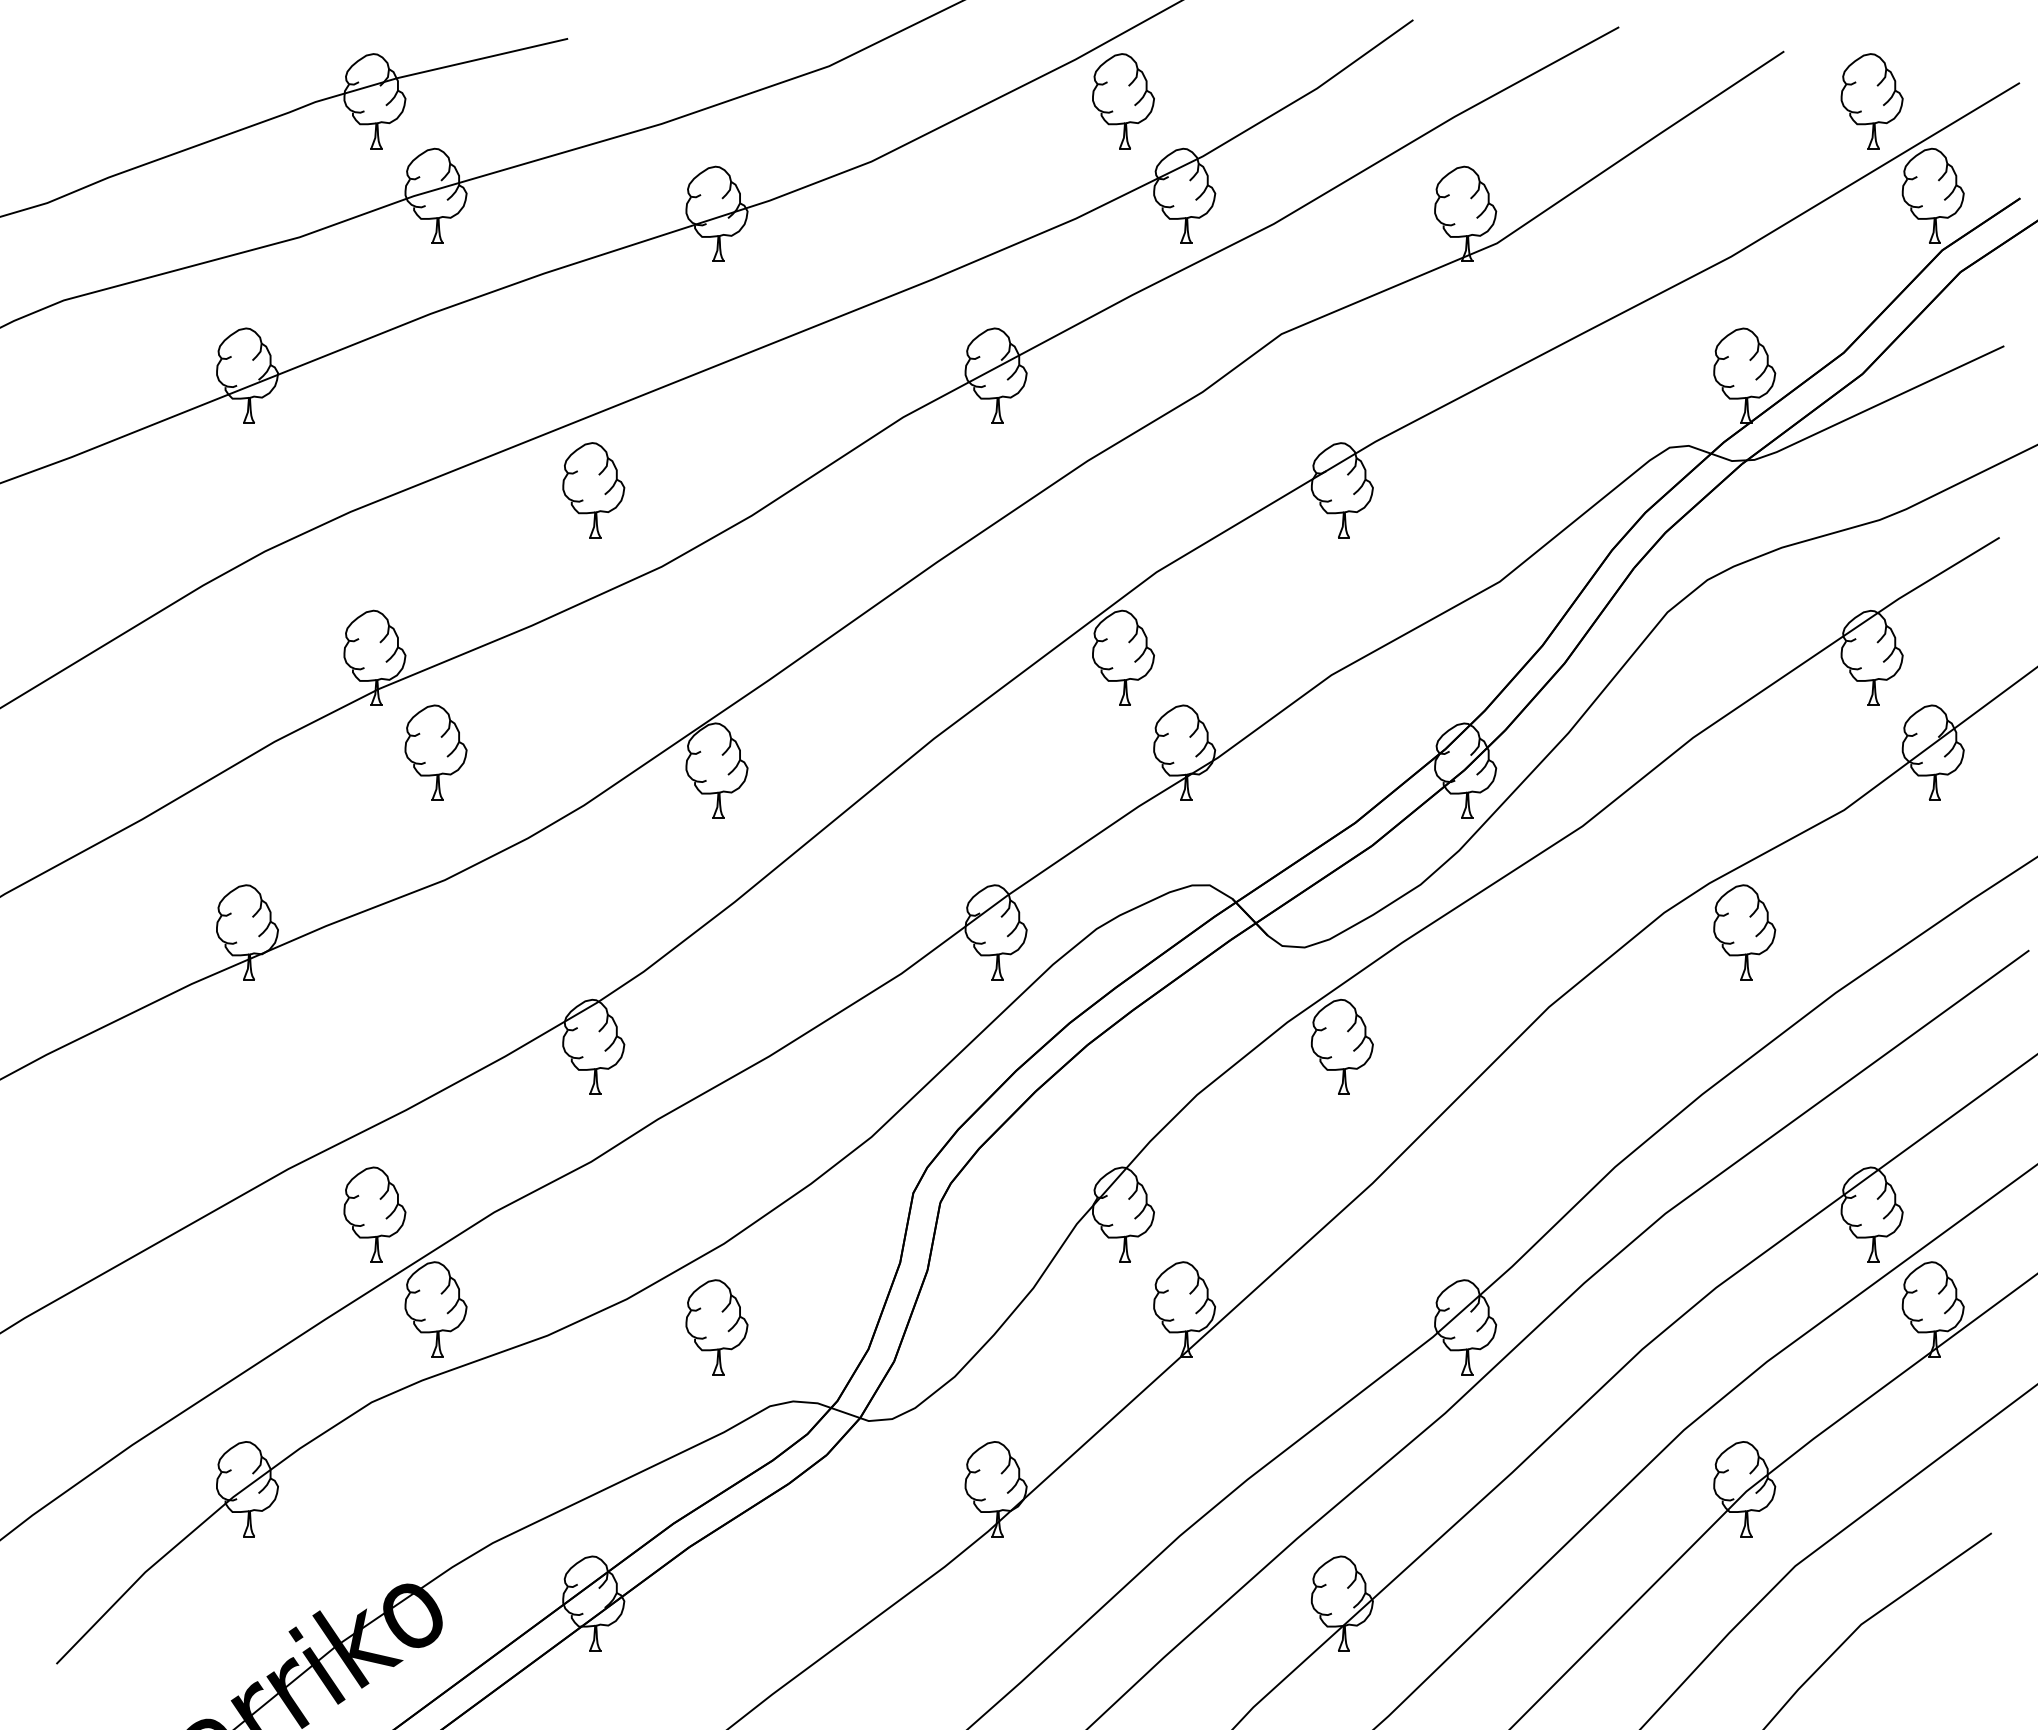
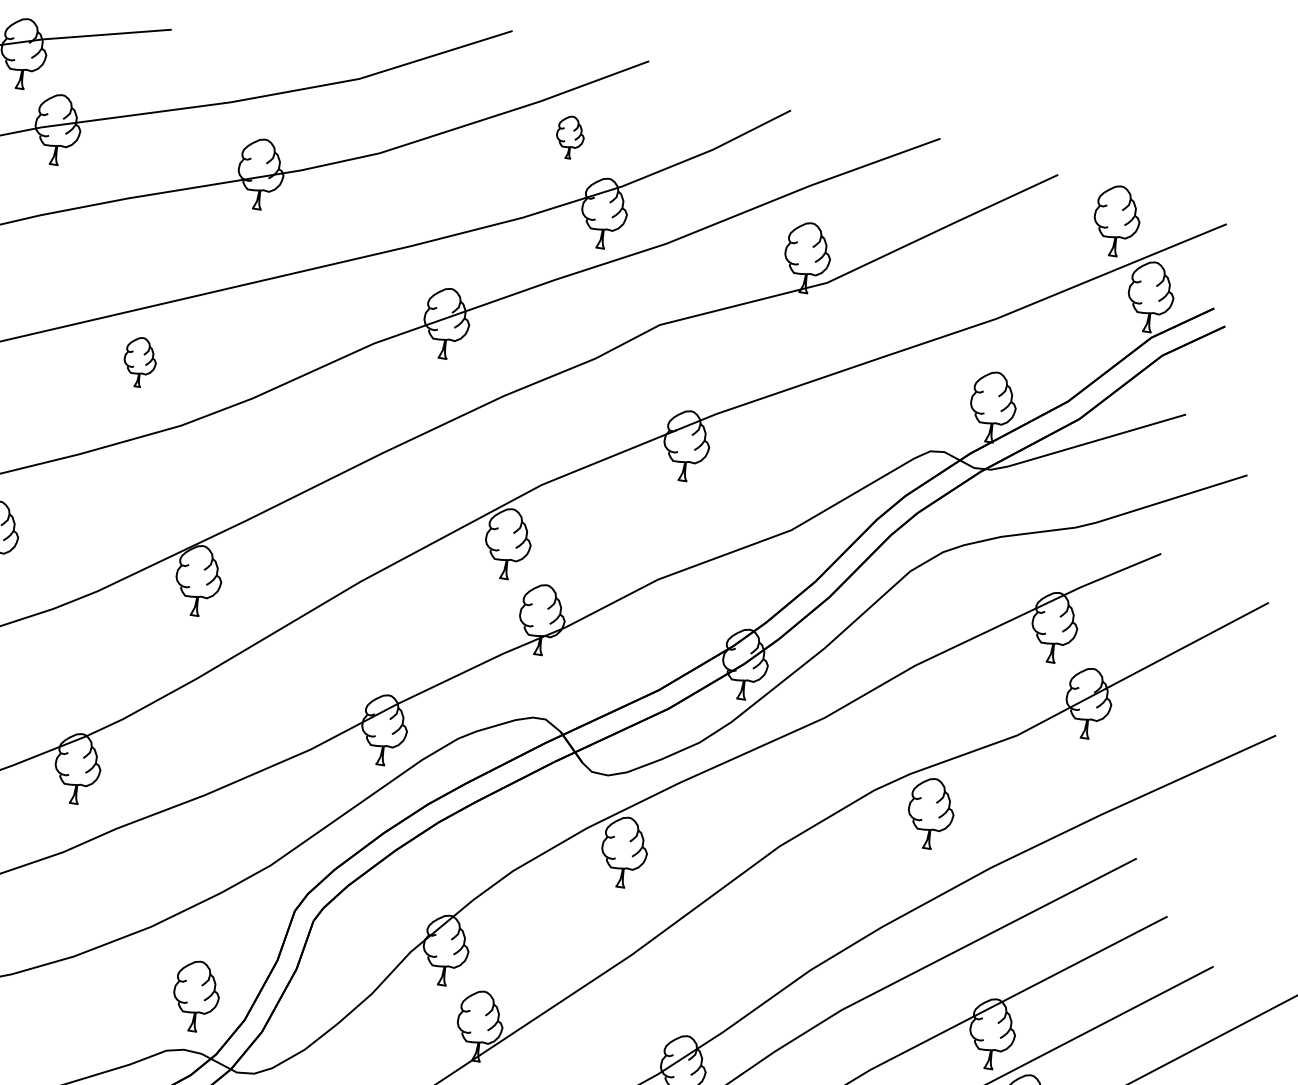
part: (1123, 101) -> (570, 137), size x0.6
part: (593, 490) -> (139, 362), size x0.7
part: (716, 1327) -> (196, 996), moved

